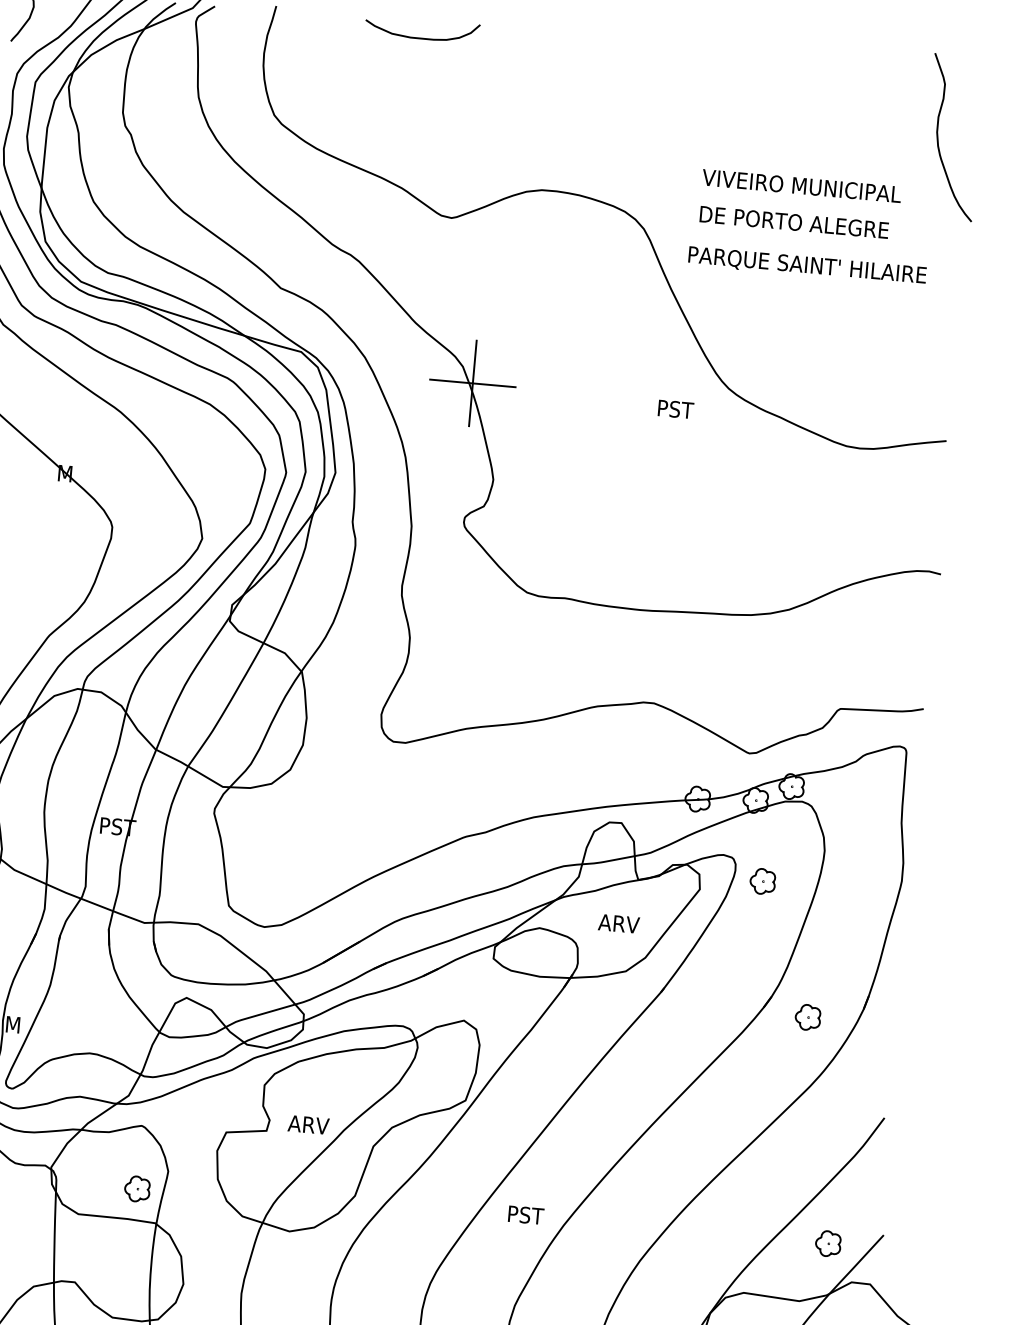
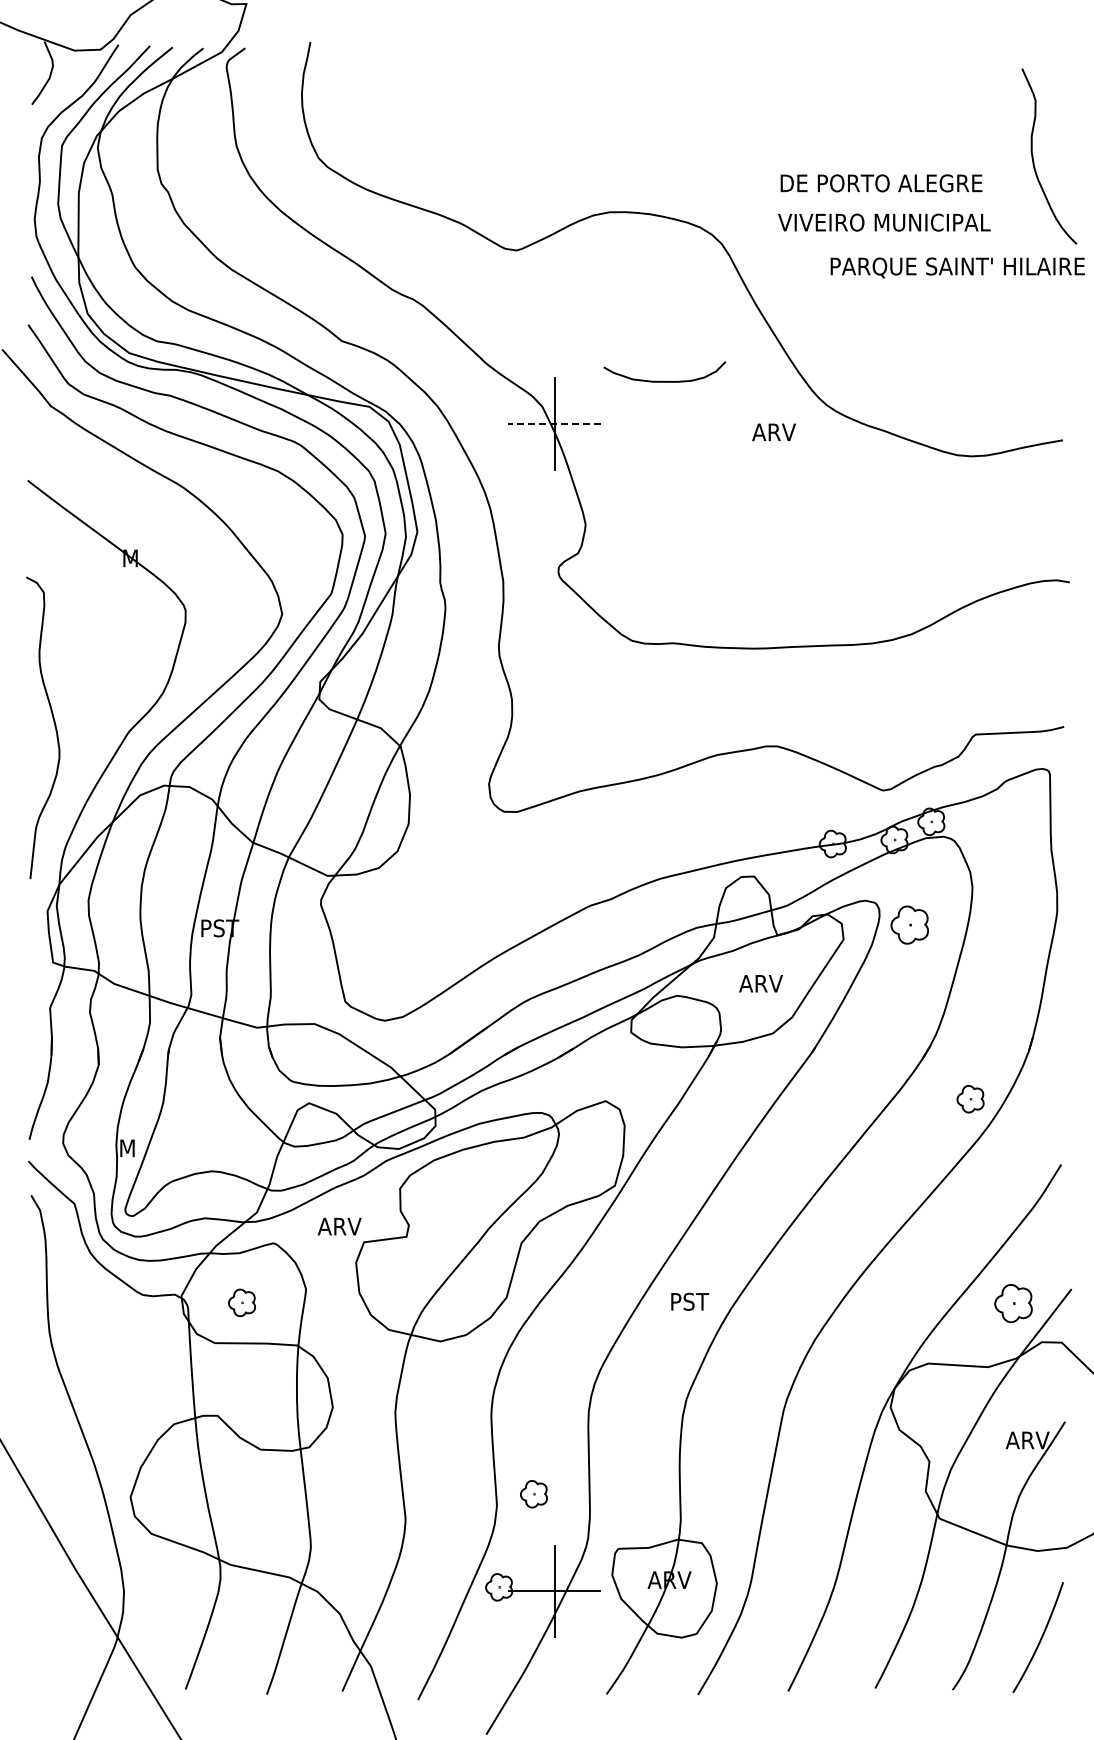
curve: (421, 37) -> (664, 380), moved
curve: (938, 140) -> (1034, 161), moved
text: (802, 186) -> (885, 183), VIVEIRO MUNICIPAL -> DE PORTO ALEGRE
text: (797, 222) -> (884, 222), DE PORTO ALEGRE -> VIVEIRO MUNICIPAL
text: (807, 265) -> (957, 267), moved
line: (472, 382) -> (554, 423), solid -> dashed
text: (676, 409) -> (773, 432), PST -> ARV
part: (762, 881) -> (909, 925), size x1.4
part: (807, 1017) -> (970, 1099), moved
text: (308, 1124) -> (339, 1226), moved
part: (136, 1188) -> (241, 1302), moved
part: (828, 1243) -> (1013, 1303), size x1.4

